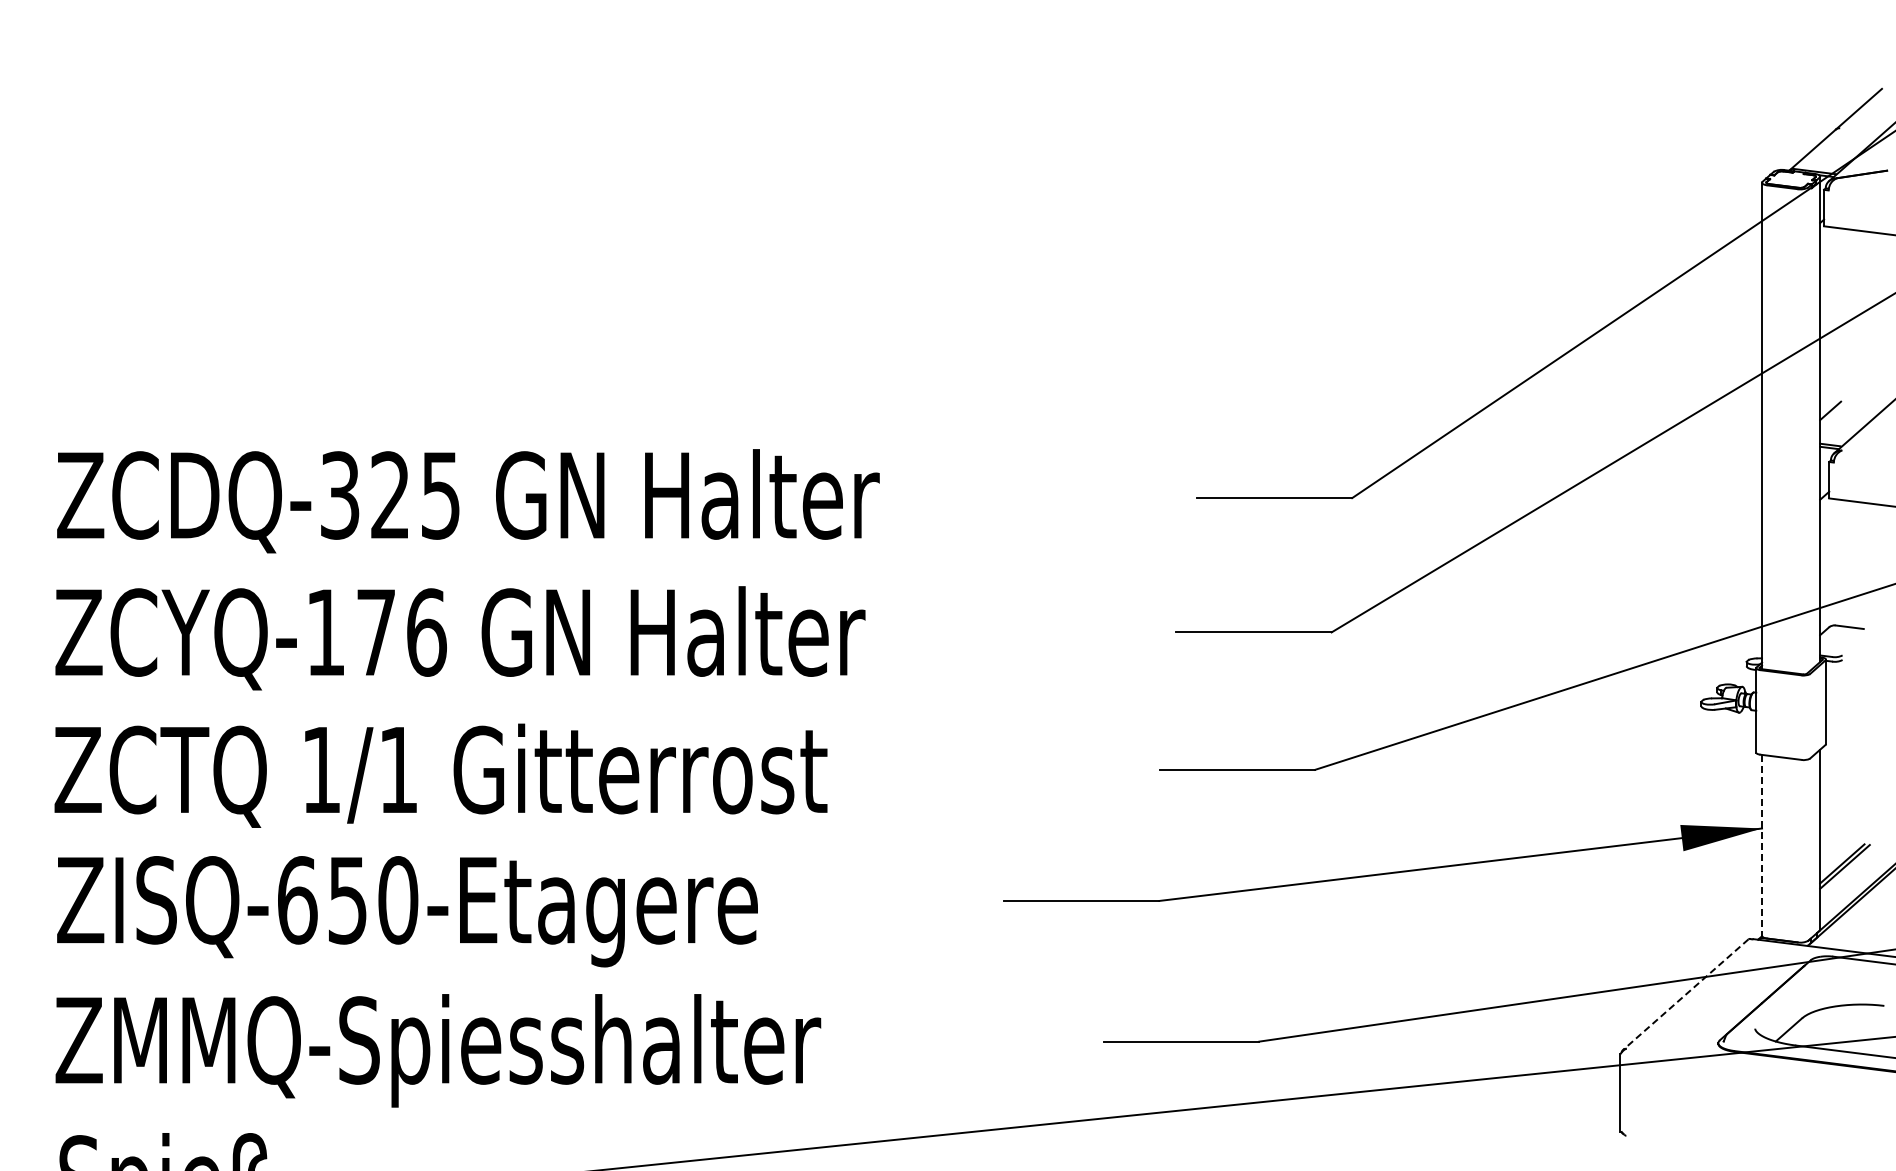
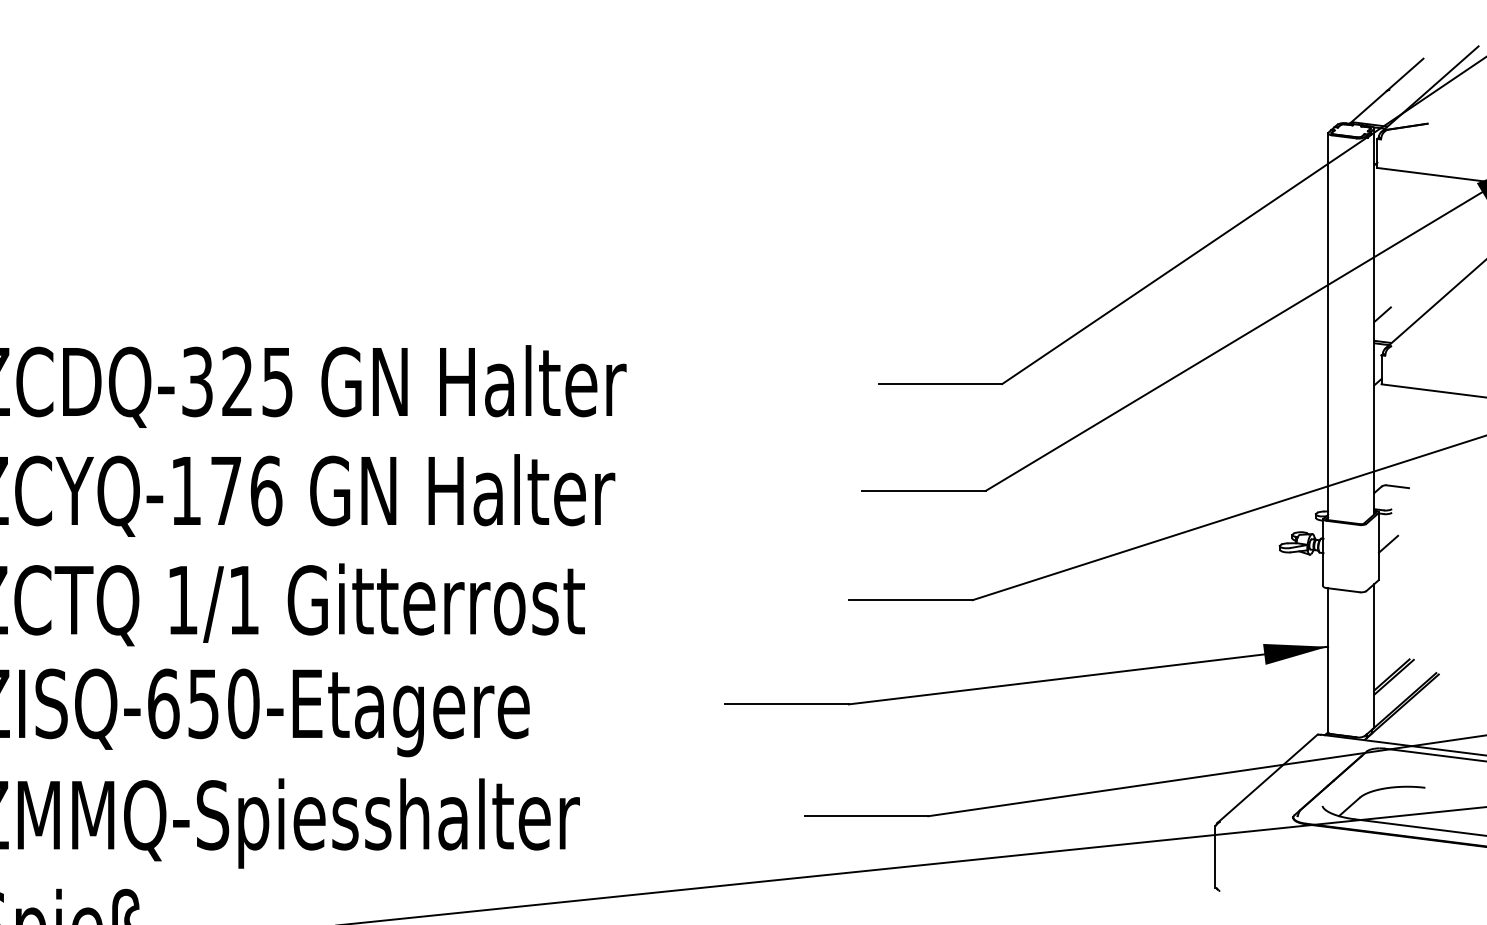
line: (1838, 699) -> (1388, 544), added
line: (1762, 845) -> (1328, 660), dashed -> solid
line: (1685, 994) -> (1267, 778), dashed -> solid

